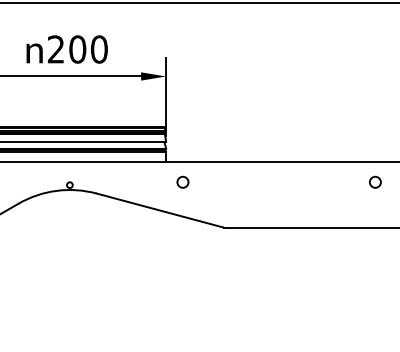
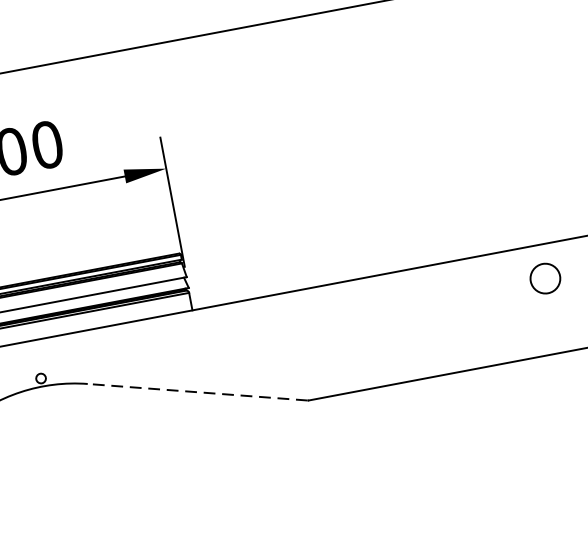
circle: (182, 181) -> (226, 337), removed
circle: (375, 181) -> (545, 276), size x1.6
line: (159, 210) -> (197, 392), solid -> dashed

